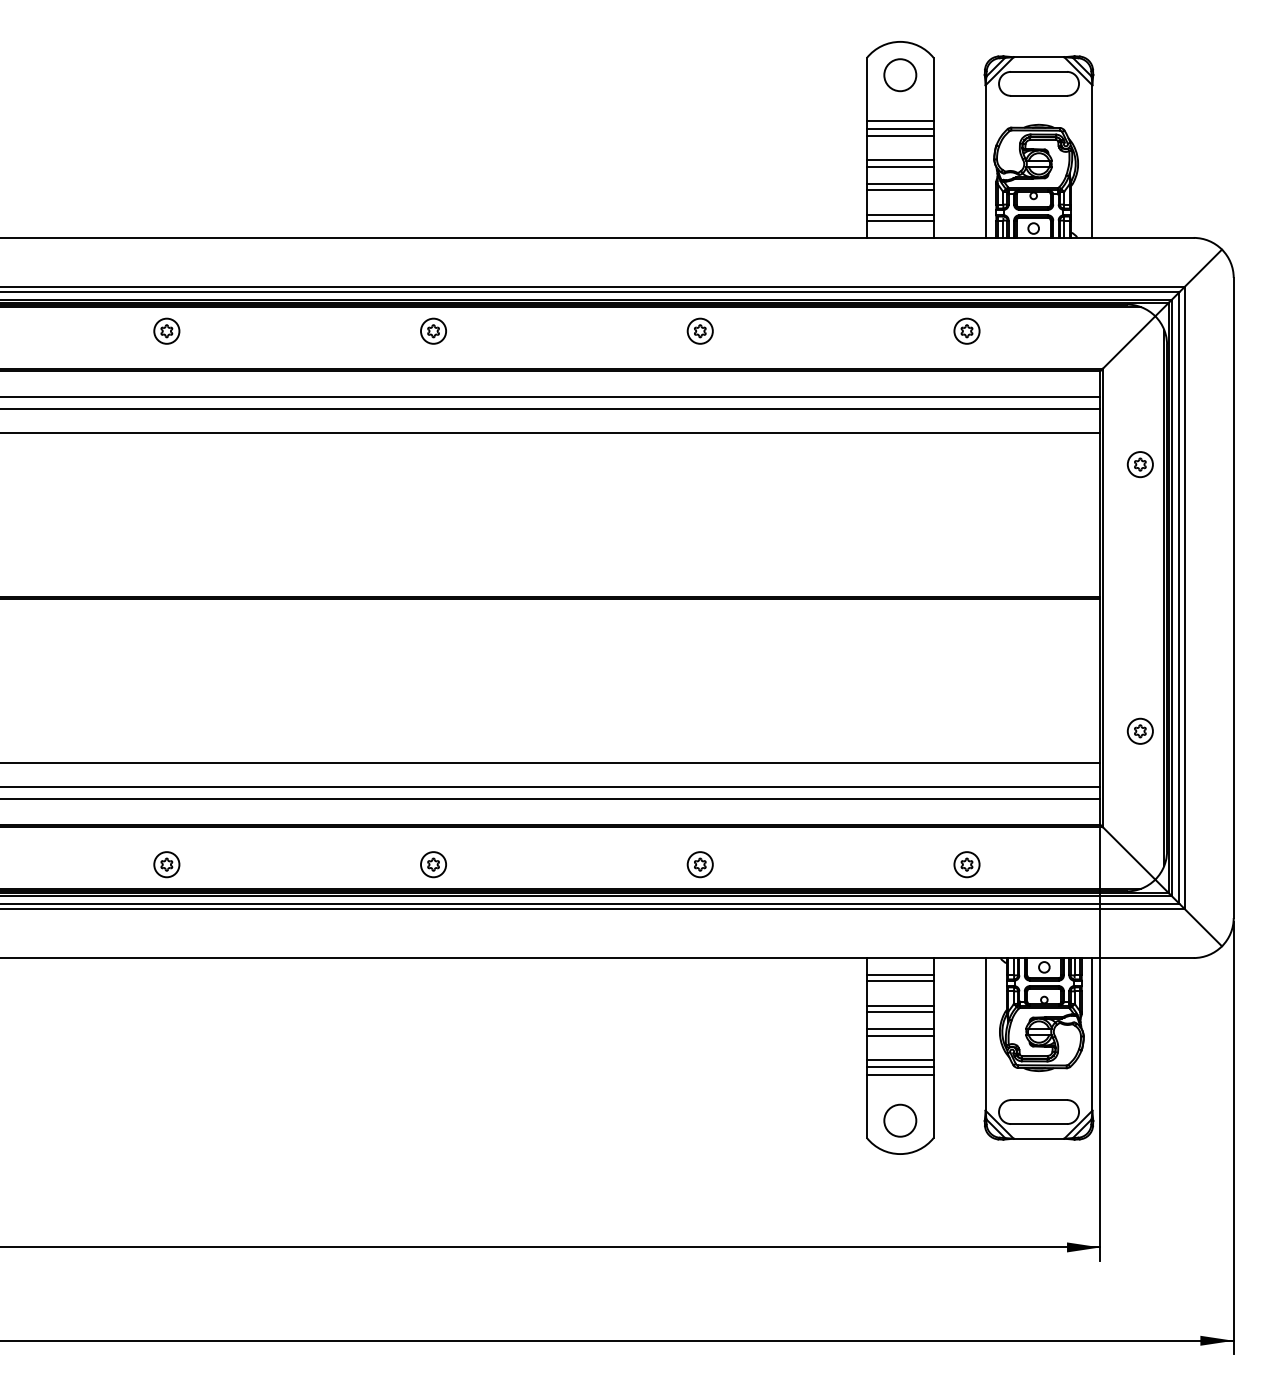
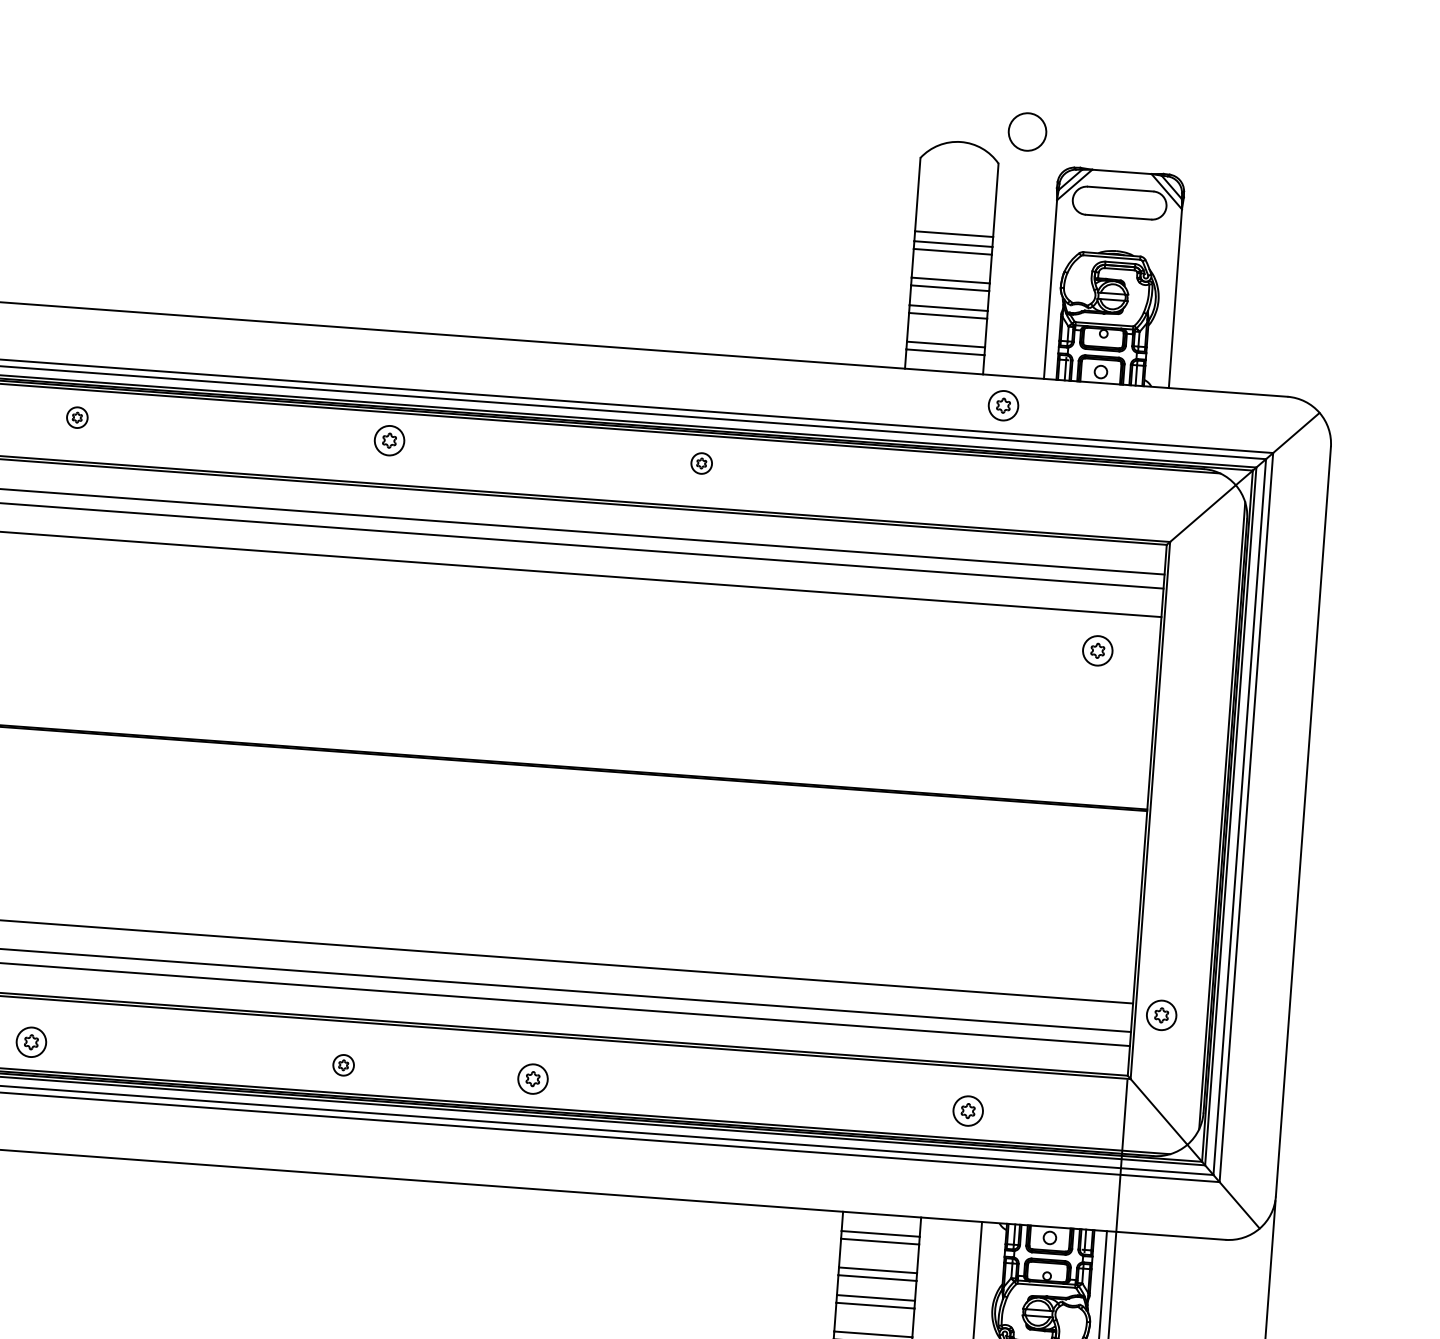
circle: (900, 75) -> (1027, 132), moved
part: (166, 330) -> (76, 416), size x0.7
part: (699, 330) -> (700, 462), size x0.7
part: (966, 330) -> (1003, 404), moved
part: (1139, 464) -> (1096, 650), moved
part: (1139, 730) -> (1160, 1014), moved
part: (433, 864) -> (343, 1064), size x0.7
part: (699, 864) -> (532, 1078), moved

